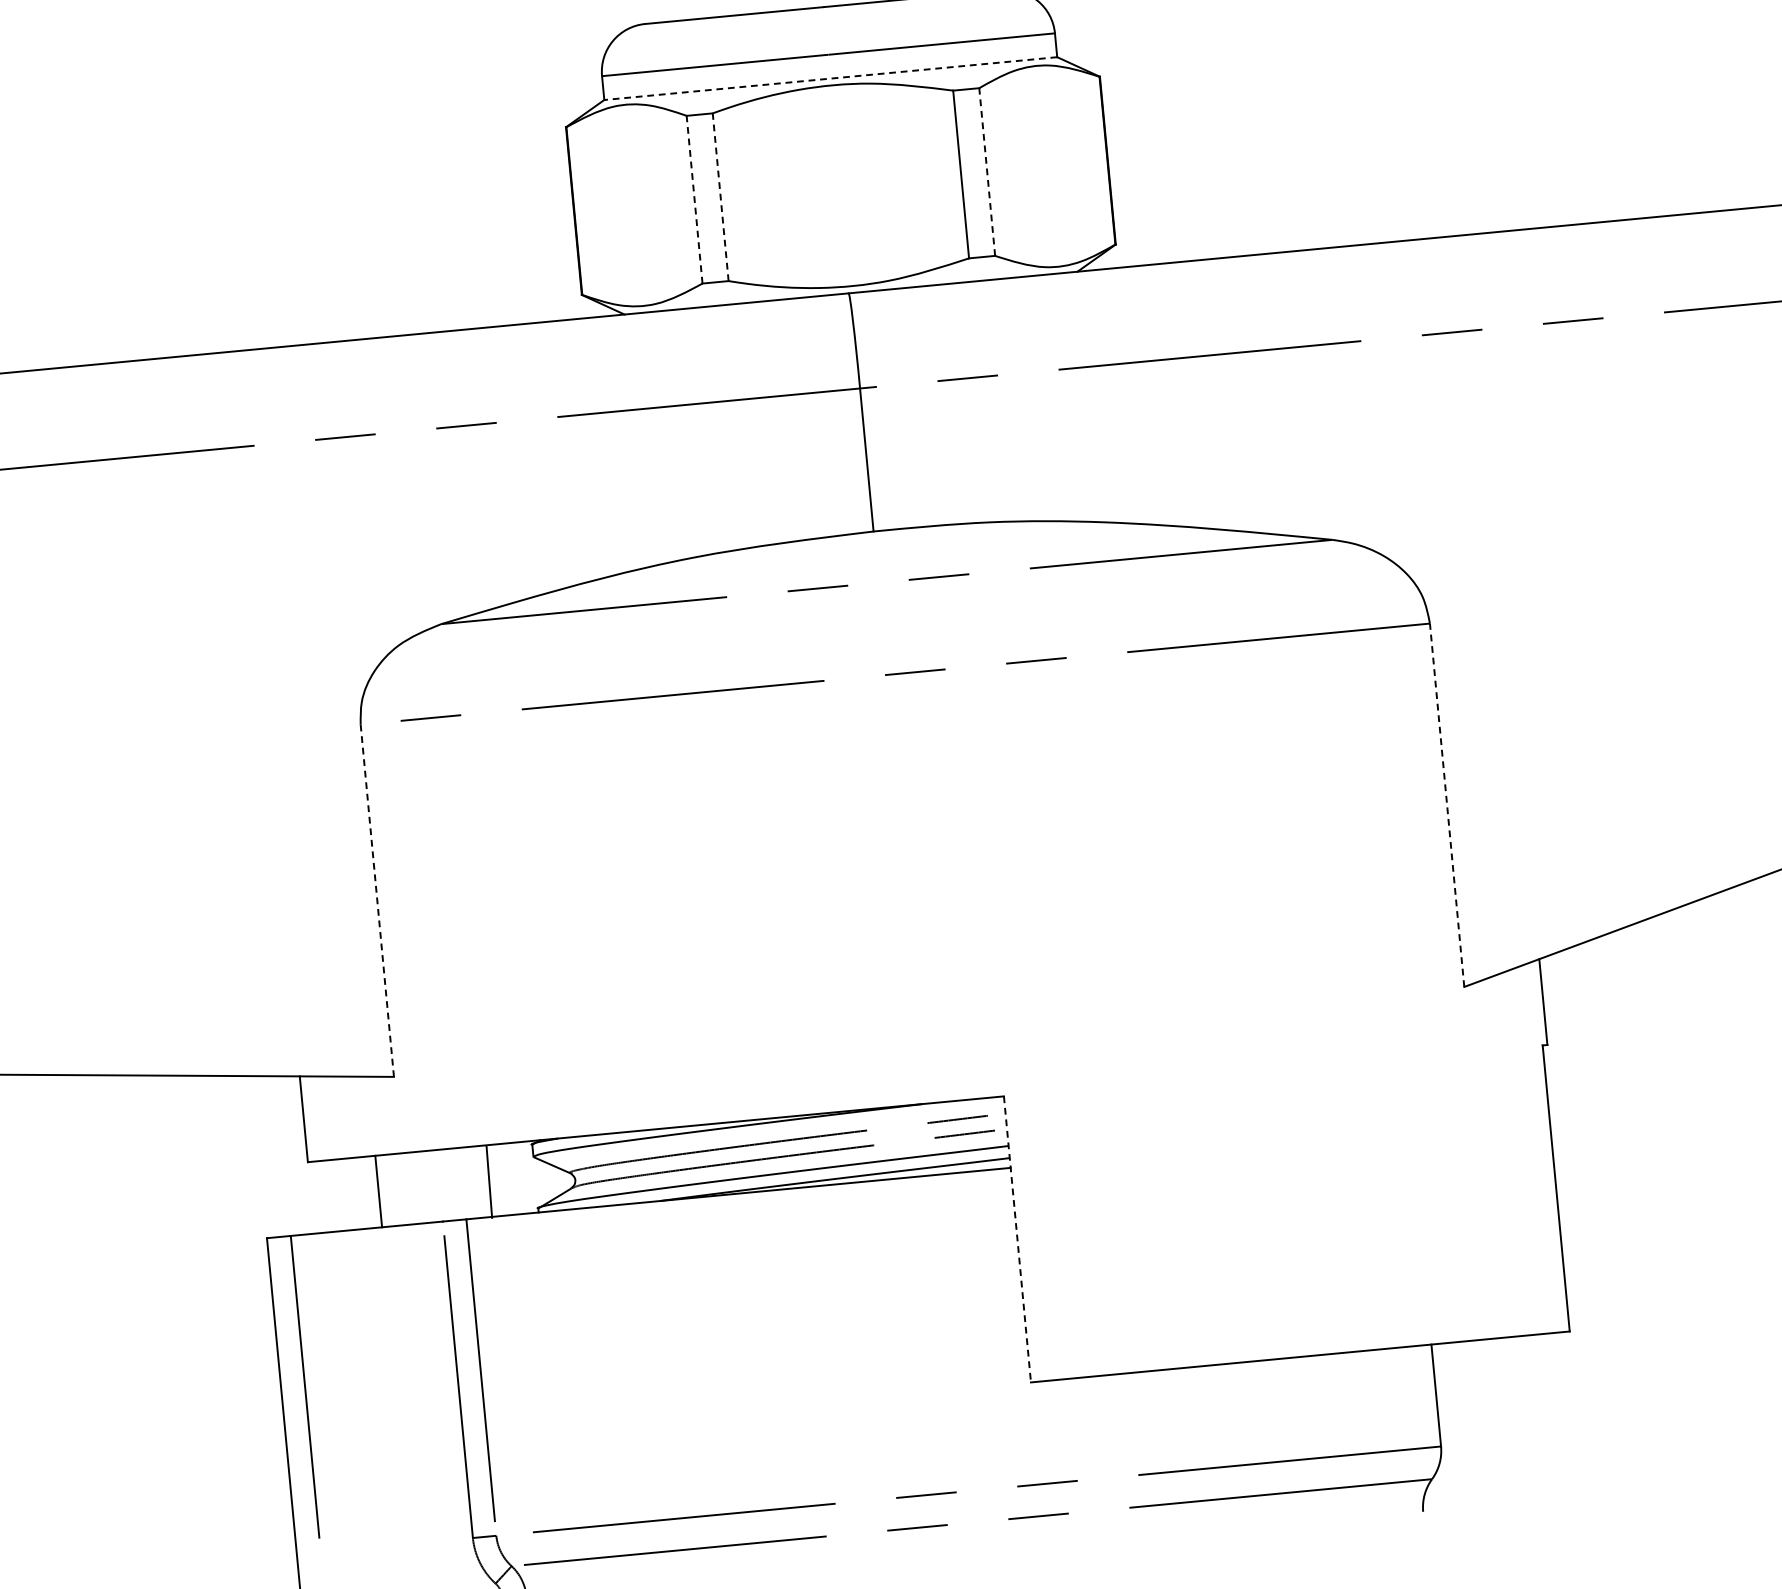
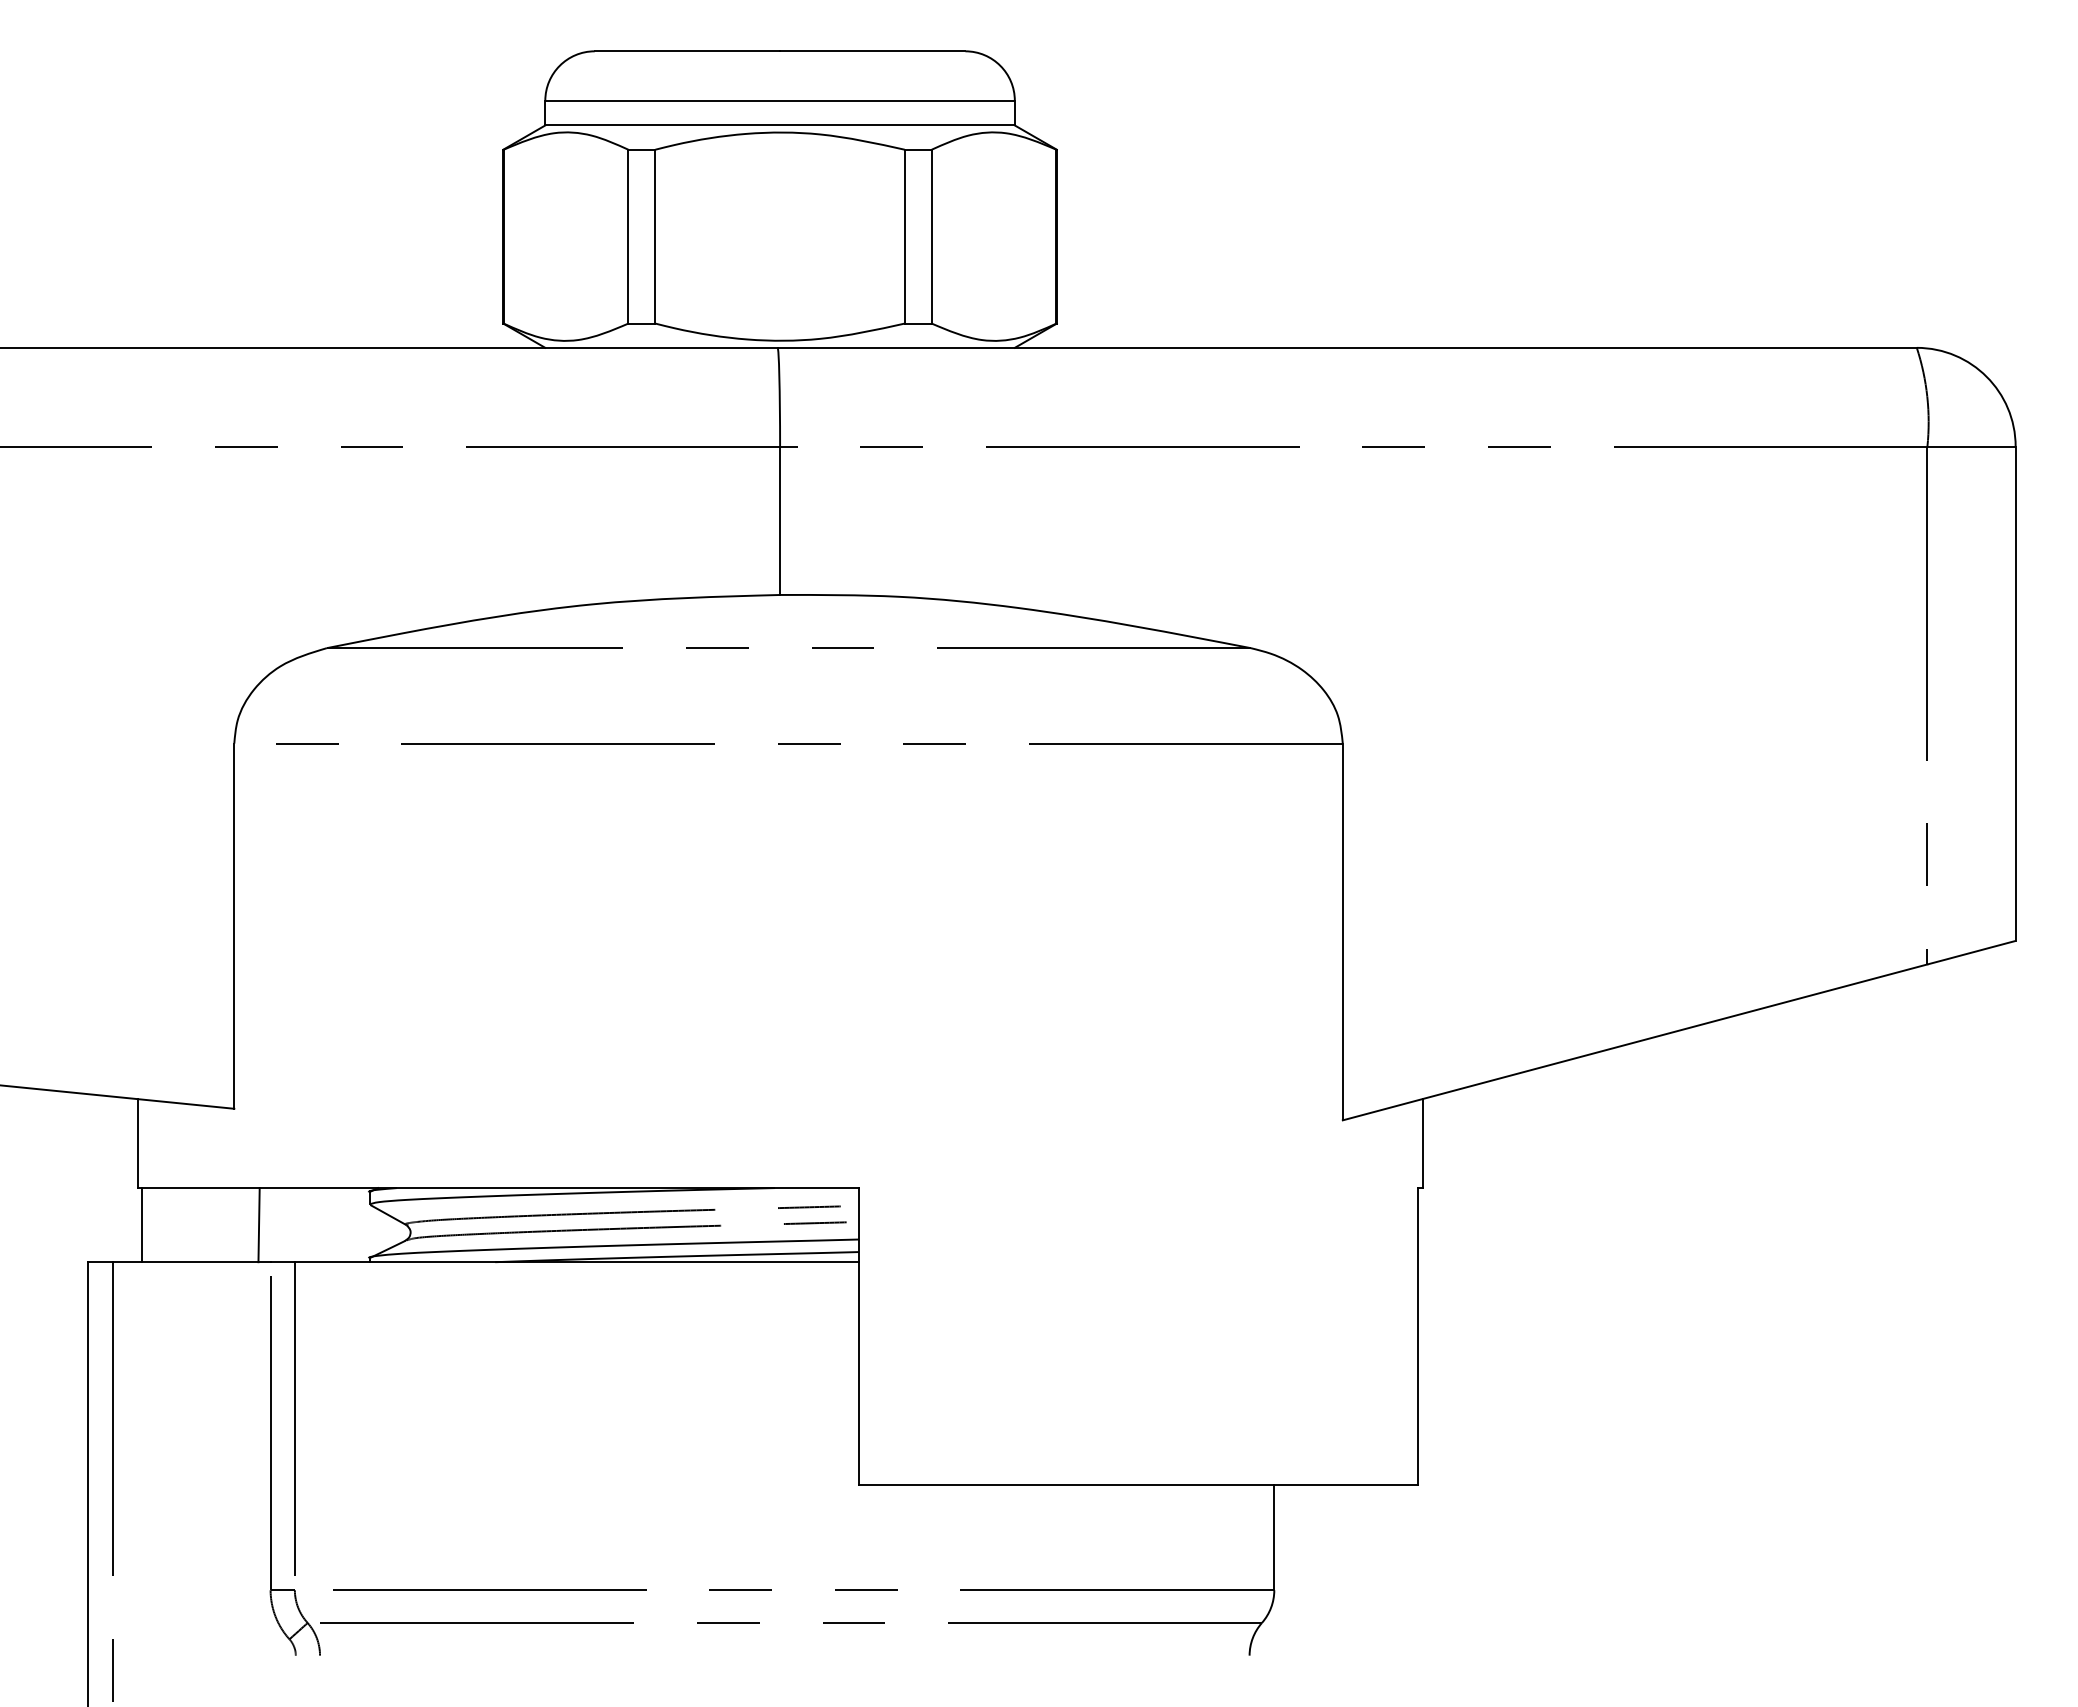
line: (831, 78) -> (780, 125), dashed -> solid
line: (986, 171) -> (931, 236), dashed -> solid
line: (720, 197) -> (655, 236), dashed -> solid
line: (694, 199) -> (628, 236), dashed -> solid
line: (1446, 804) -> (1342, 931), dashed -> solid
line: (377, 901) -> (234, 926), dashed -> solid
line: (488, 1182) -> (258, 1225), moved
line: (378, 1191) -> (142, 1225), moved
line: (1017, 1239) -> (859, 1336), dashed -> solid

